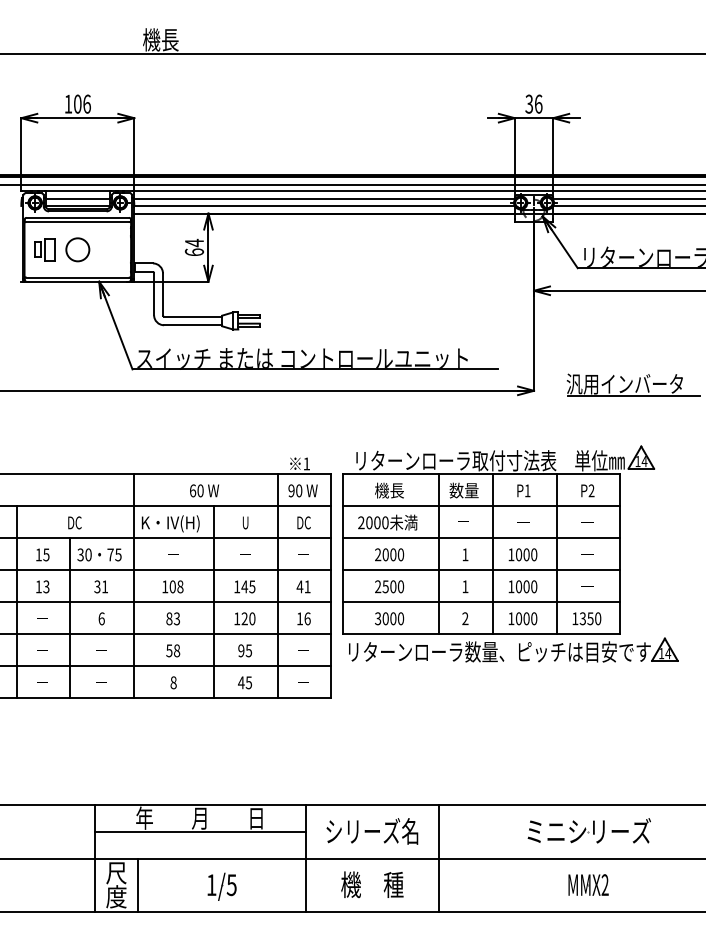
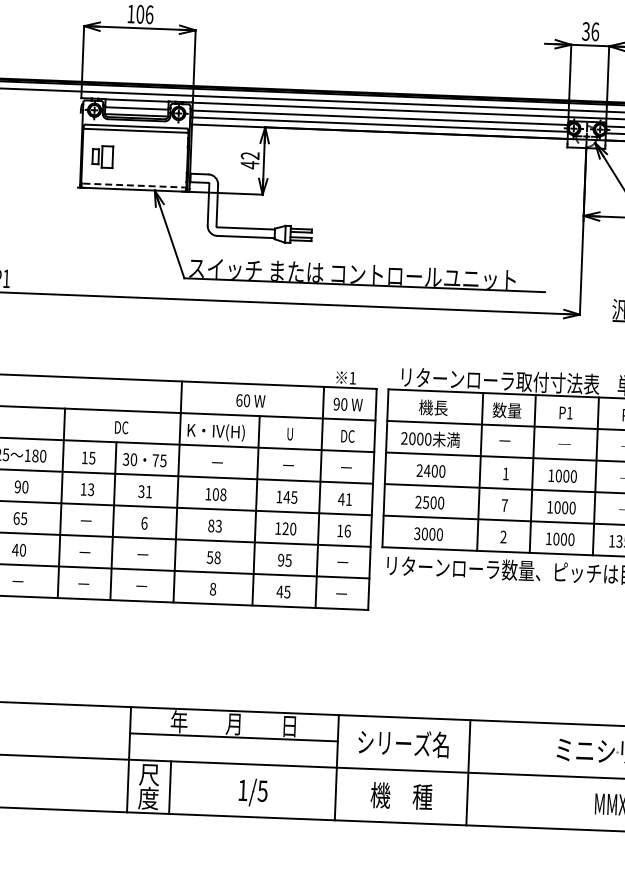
text: (194, 247) -> (250, 160), 64 -> 42
circle: (77, 249) -> (134, 157), removed
line: (77, 277) -> (133, 185), solid -> dashed
text: (385, 554) -> (427, 470), 2000 -> 2400
text: (465, 586) -> (504, 505), 1 -> 7

